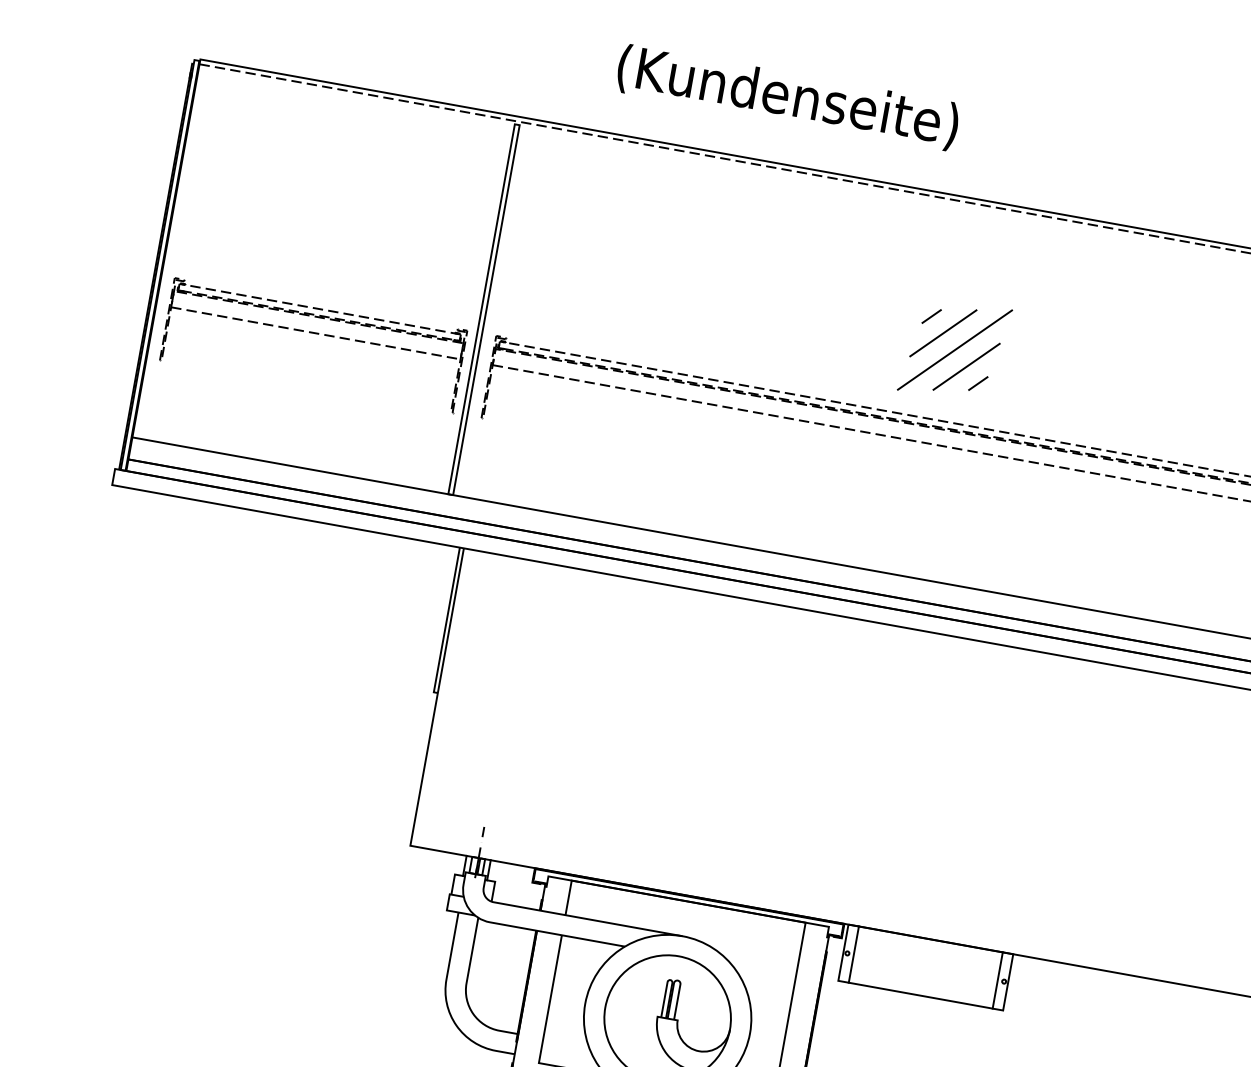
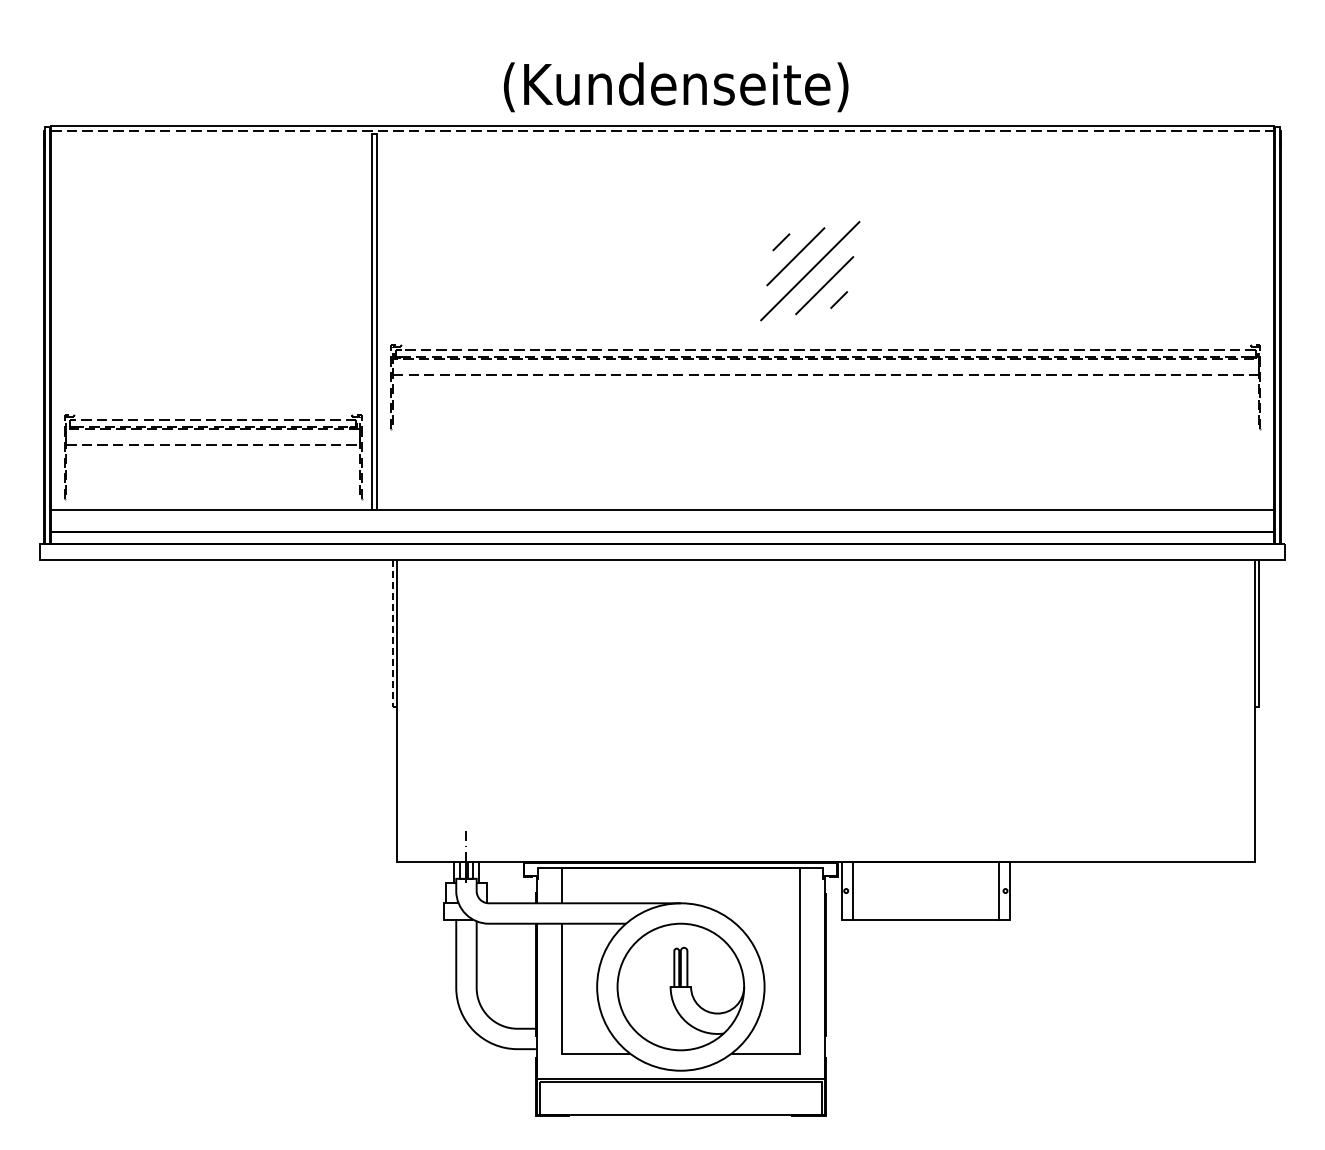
text: (788, 97) -> (676, 87), moved
part: (315, 333) -> (213, 445), moved
part: (955, 350) -> (810, 271), moved
line: (445, 622) -> (392, 636), solid -> dashed

